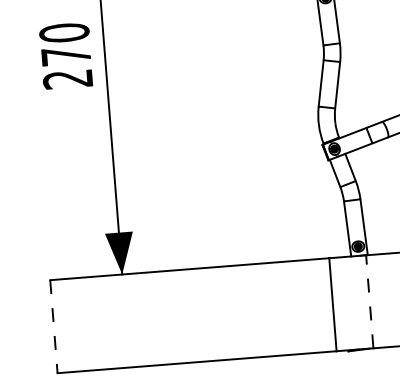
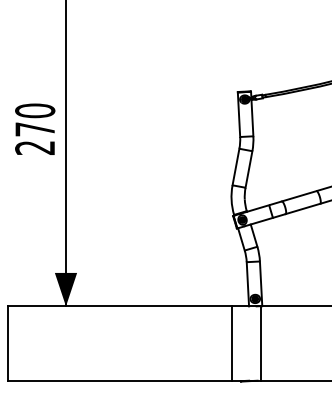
line: (369, 301) -> (260, 343), dashed -> solid
line: (54, 327) -> (8, 344), dashed -> solid

